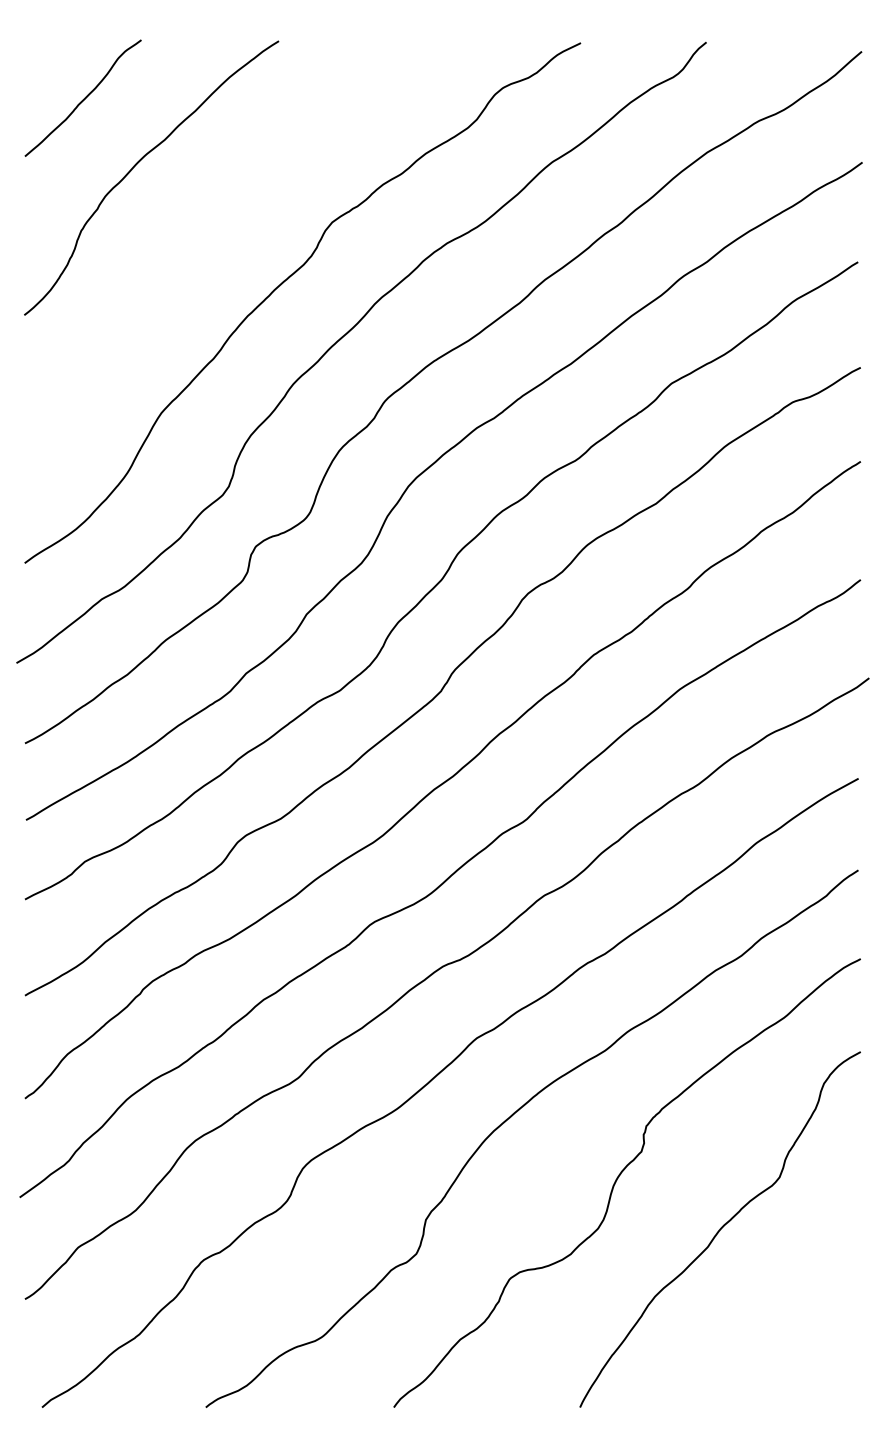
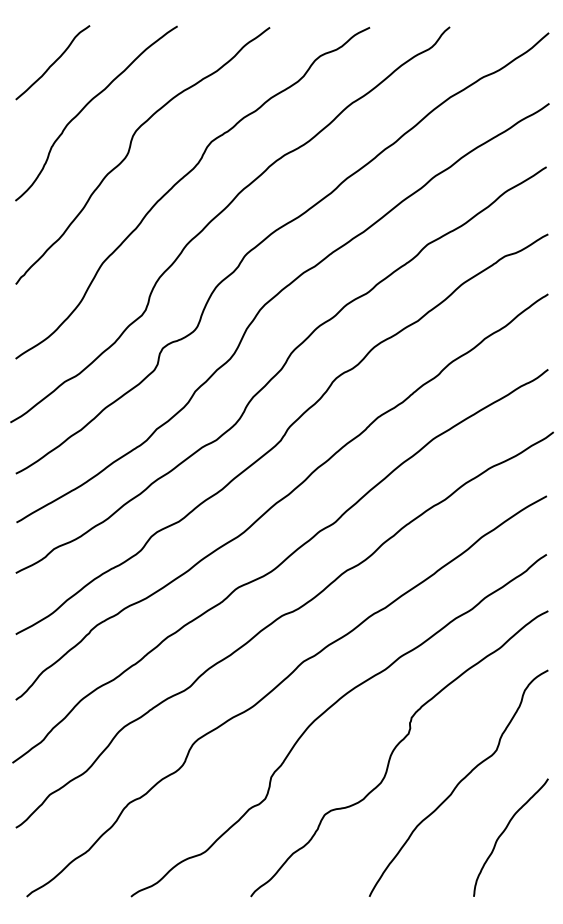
curve: (203, 239) -> (129, 152), added
curve: (792, 1306) -> (504, 832), added

